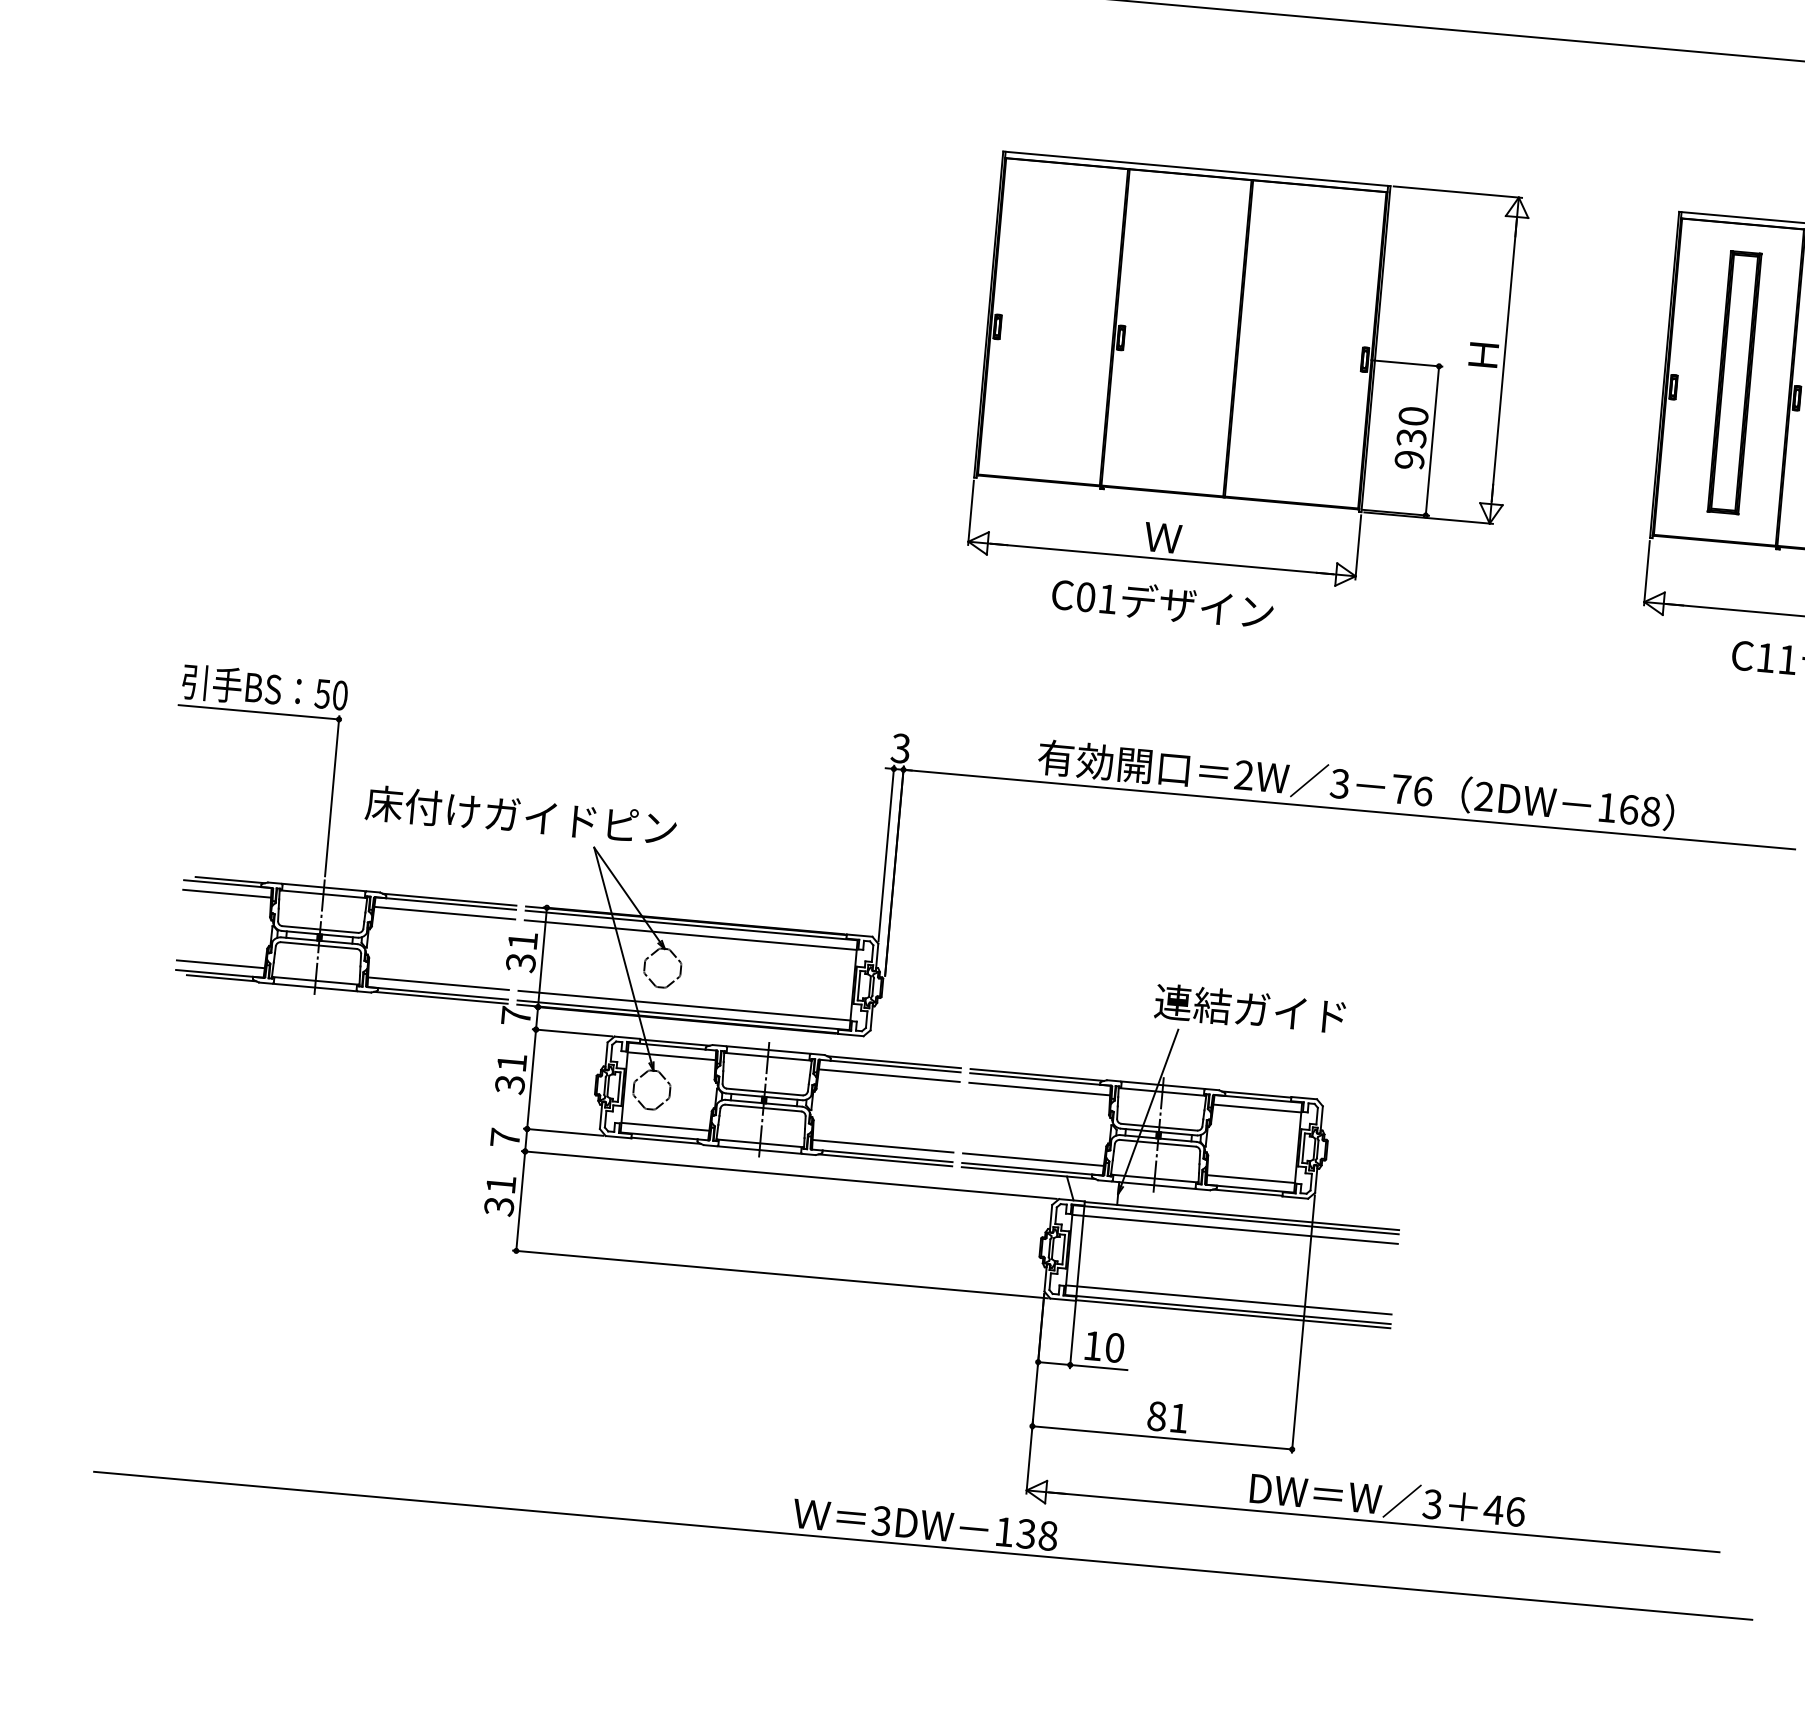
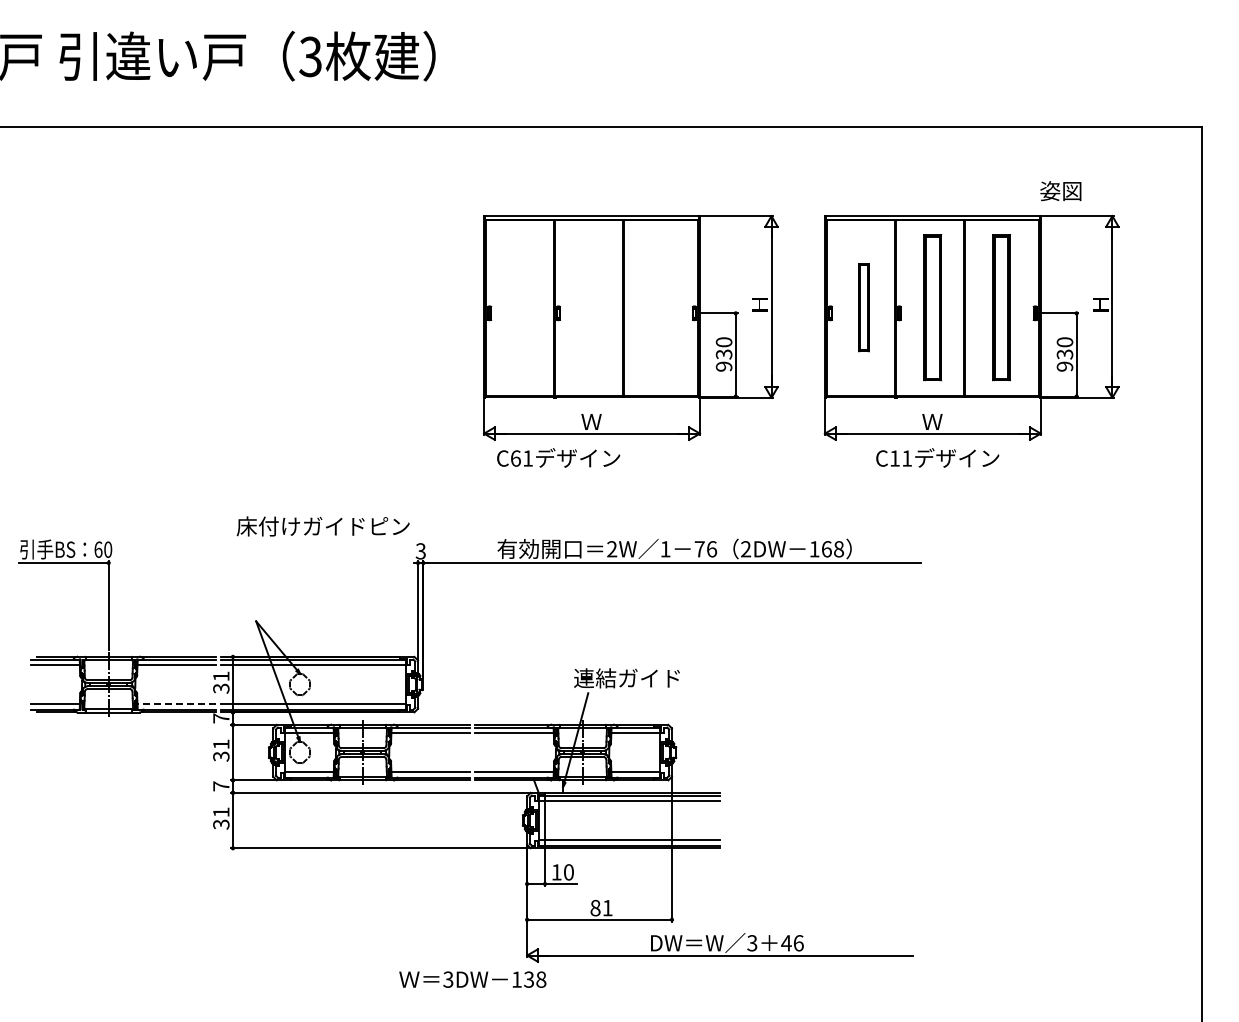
part: (1248, 374) -> (630, 327), moved
part: (1733, 381) -> (863, 307), size x0.6
text: (1085, 597) -> (515, 458), C01 -> C61
text: (322, 693) -> (98, 549), 50 -> 60
text: (1339, 784) -> (665, 549), 3 -> 1
text: (519, 815) -> (322, 526), moved
line: (438, 984) -> (176, 704), solid -> dashed
line: (922, 1546) -> (472, 991), removed

